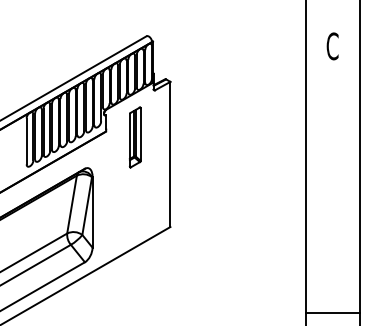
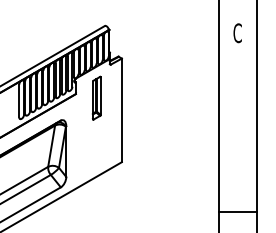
line: (332, 313) -> (237, 211), moved

